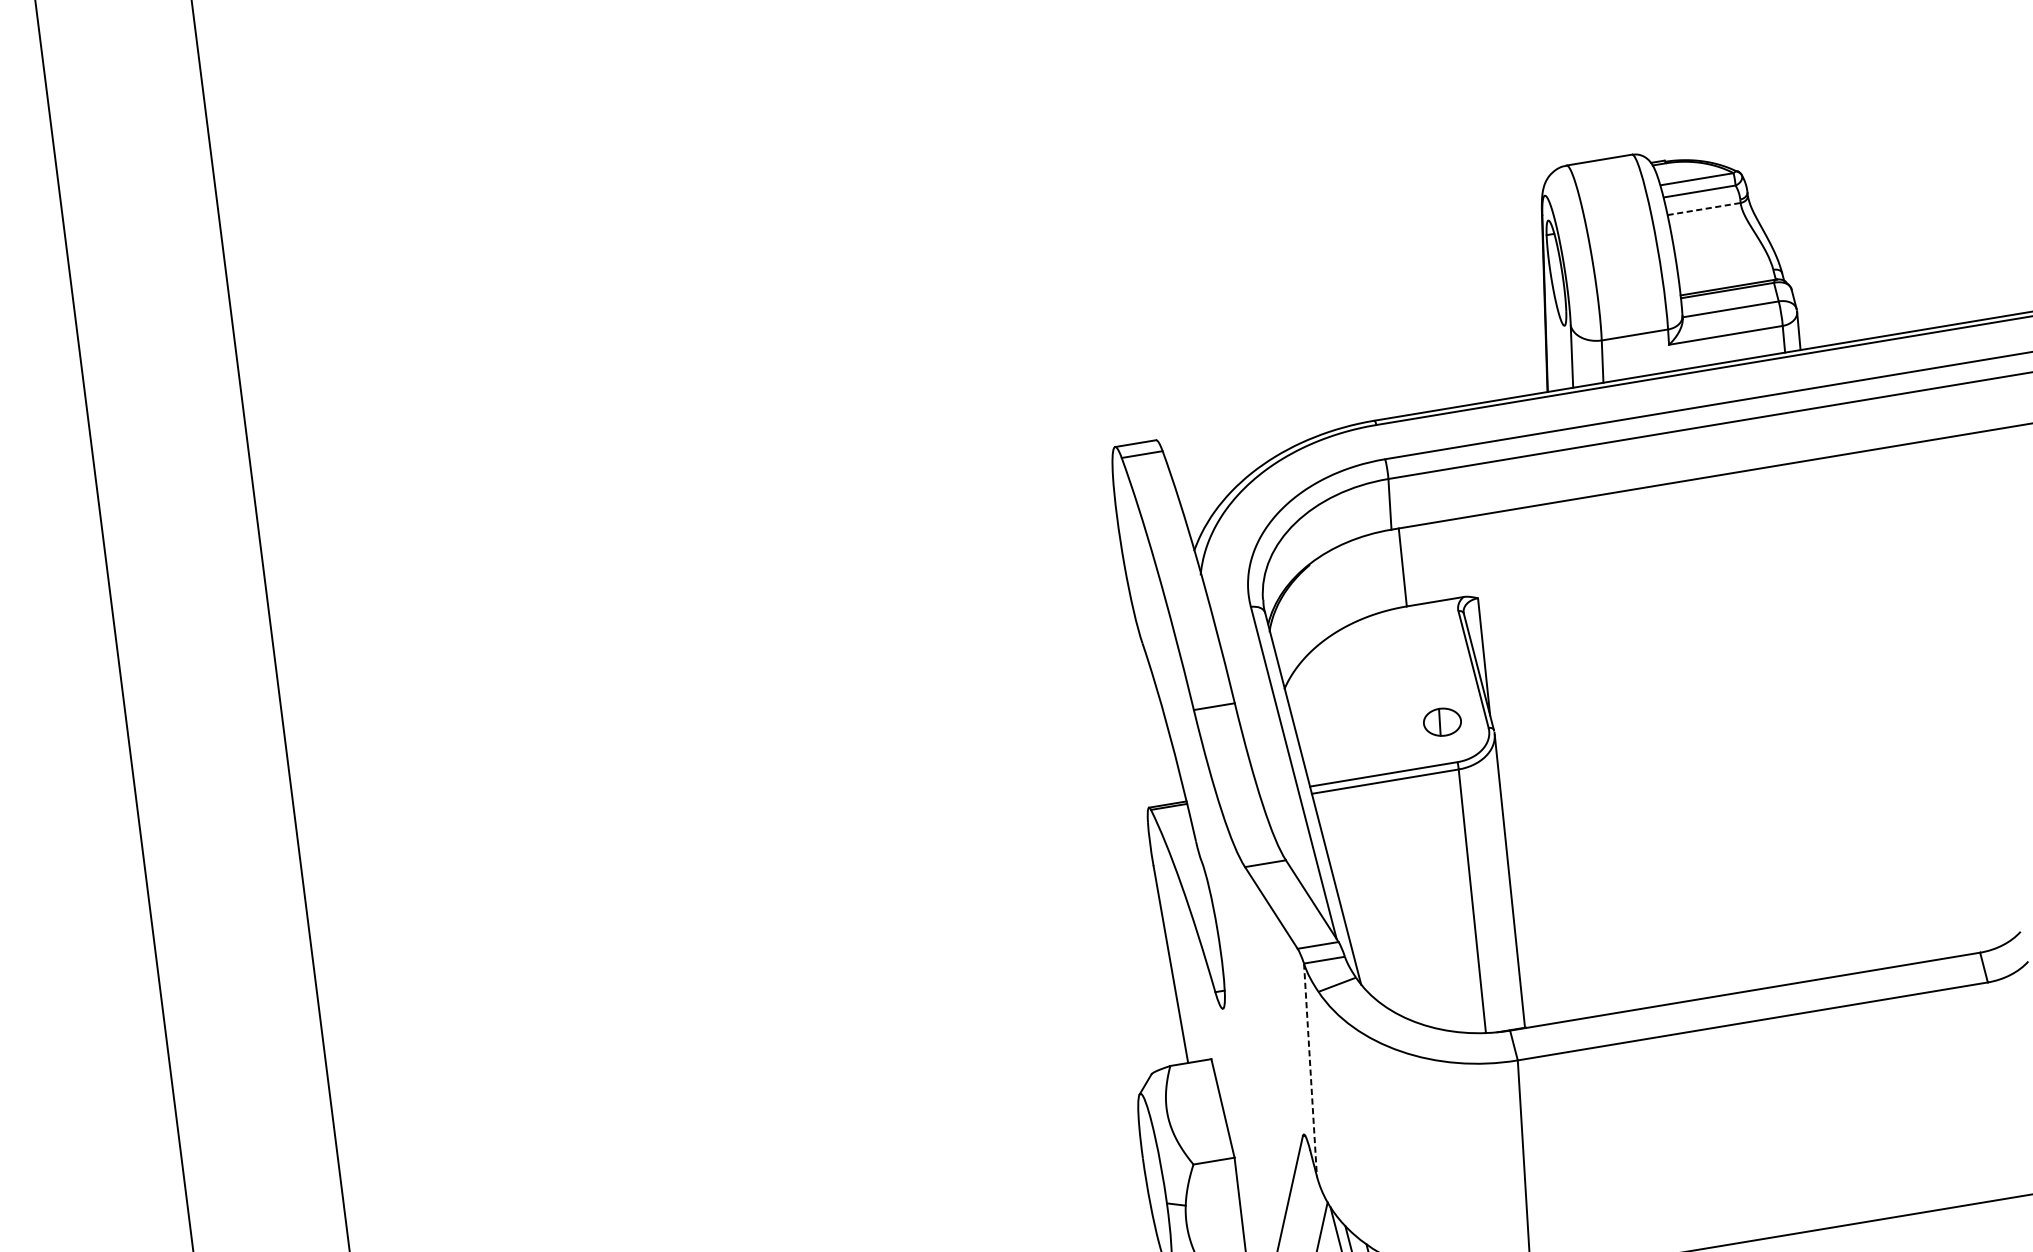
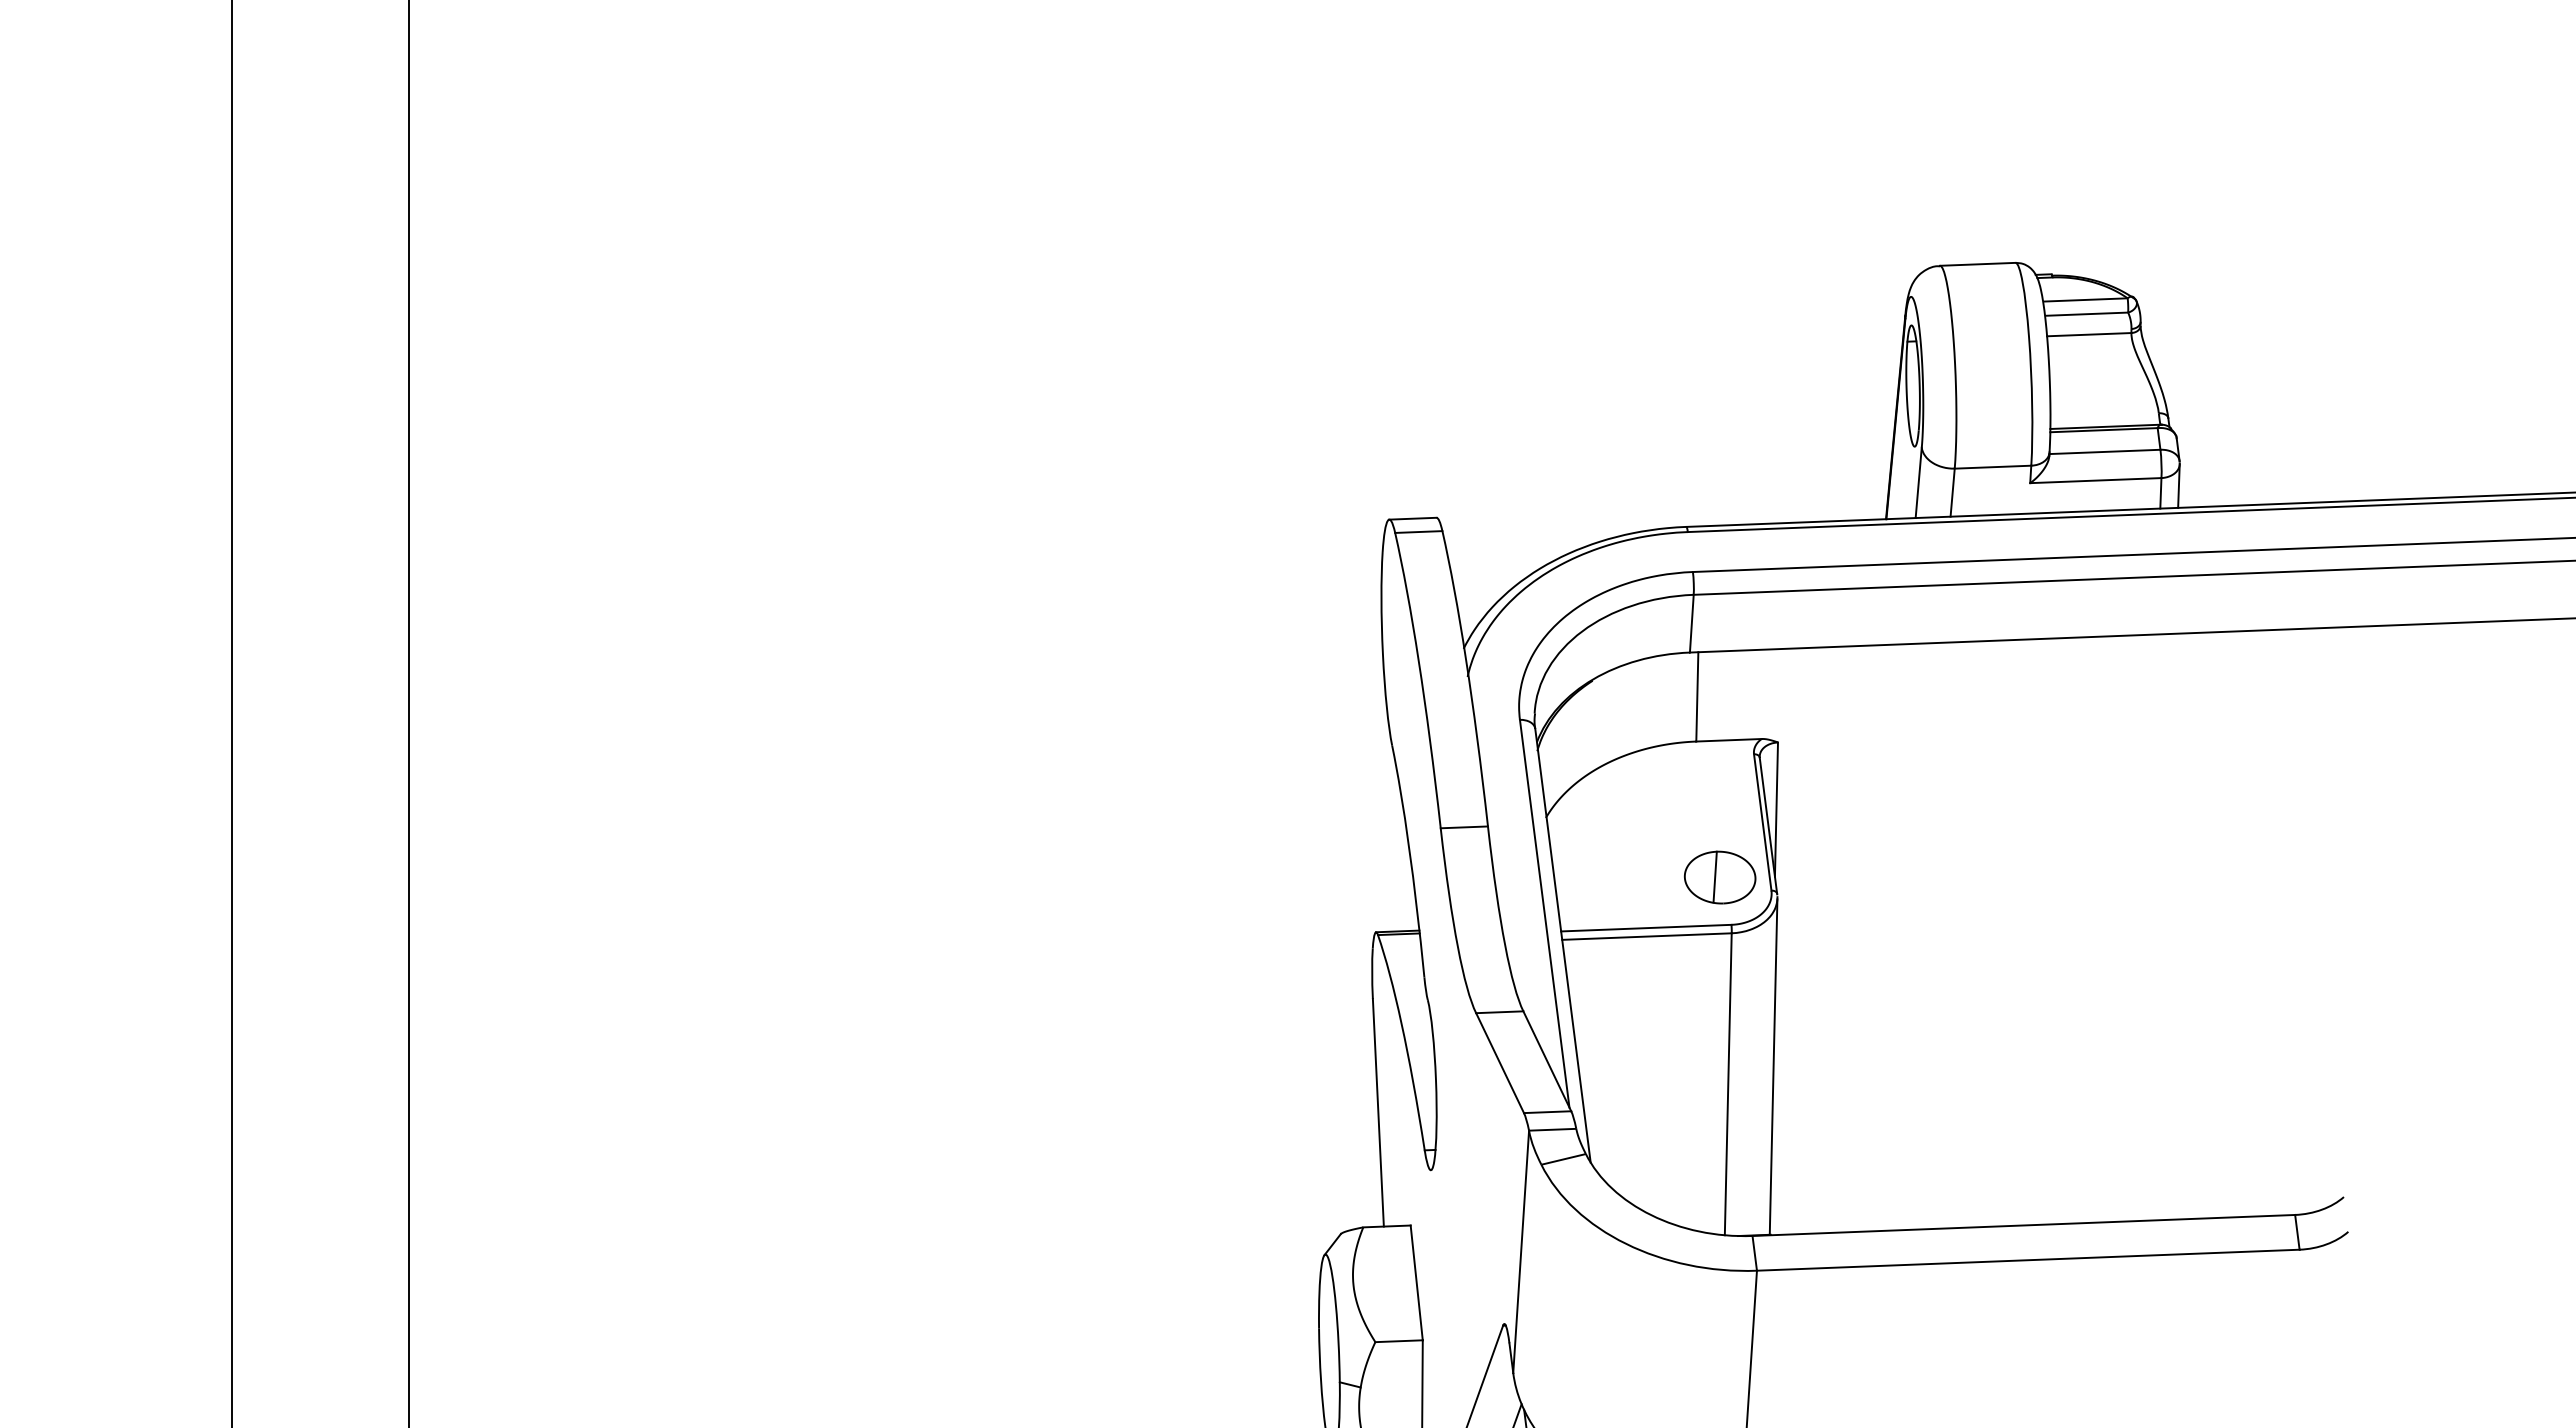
line: (1704, 208) -> (2089, 334), dashed -> solid
part: (1441, 722) -> (1719, 877), size x1.67
line: (1310, 1070) -> (1521, 1252), dashed -> solid

